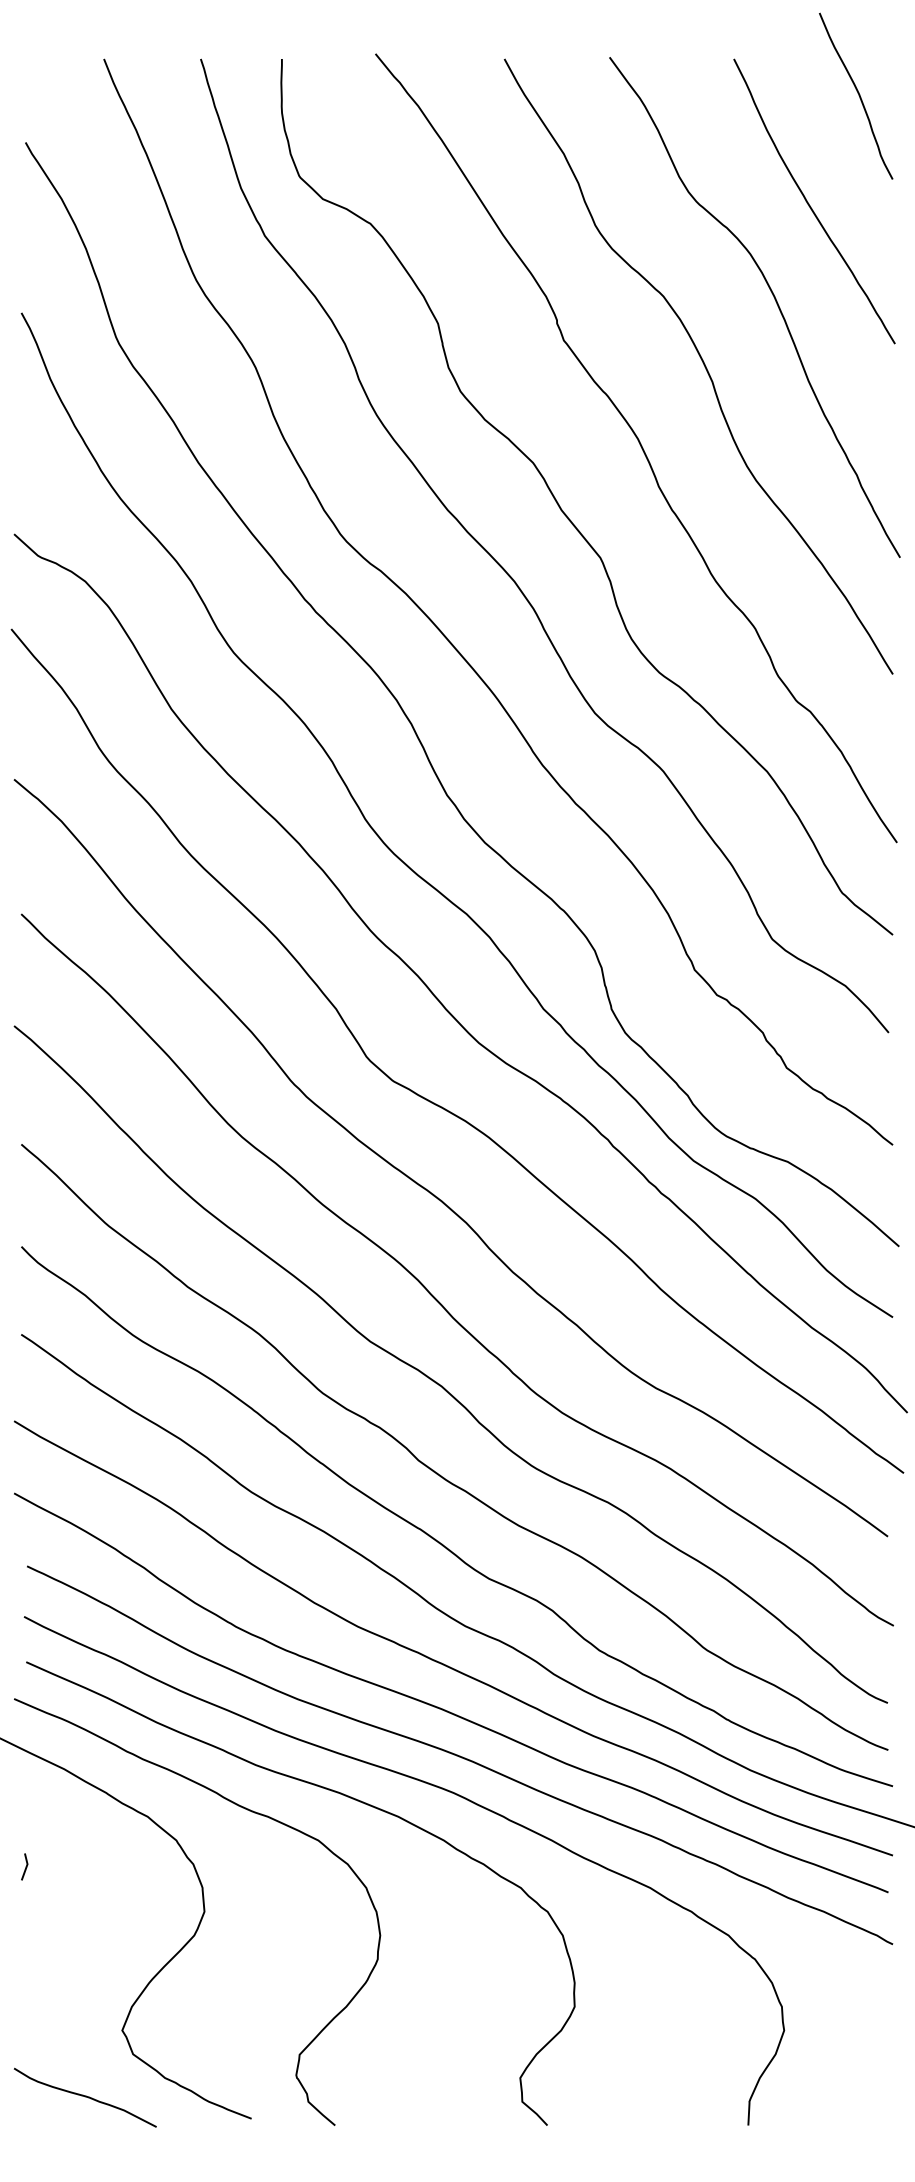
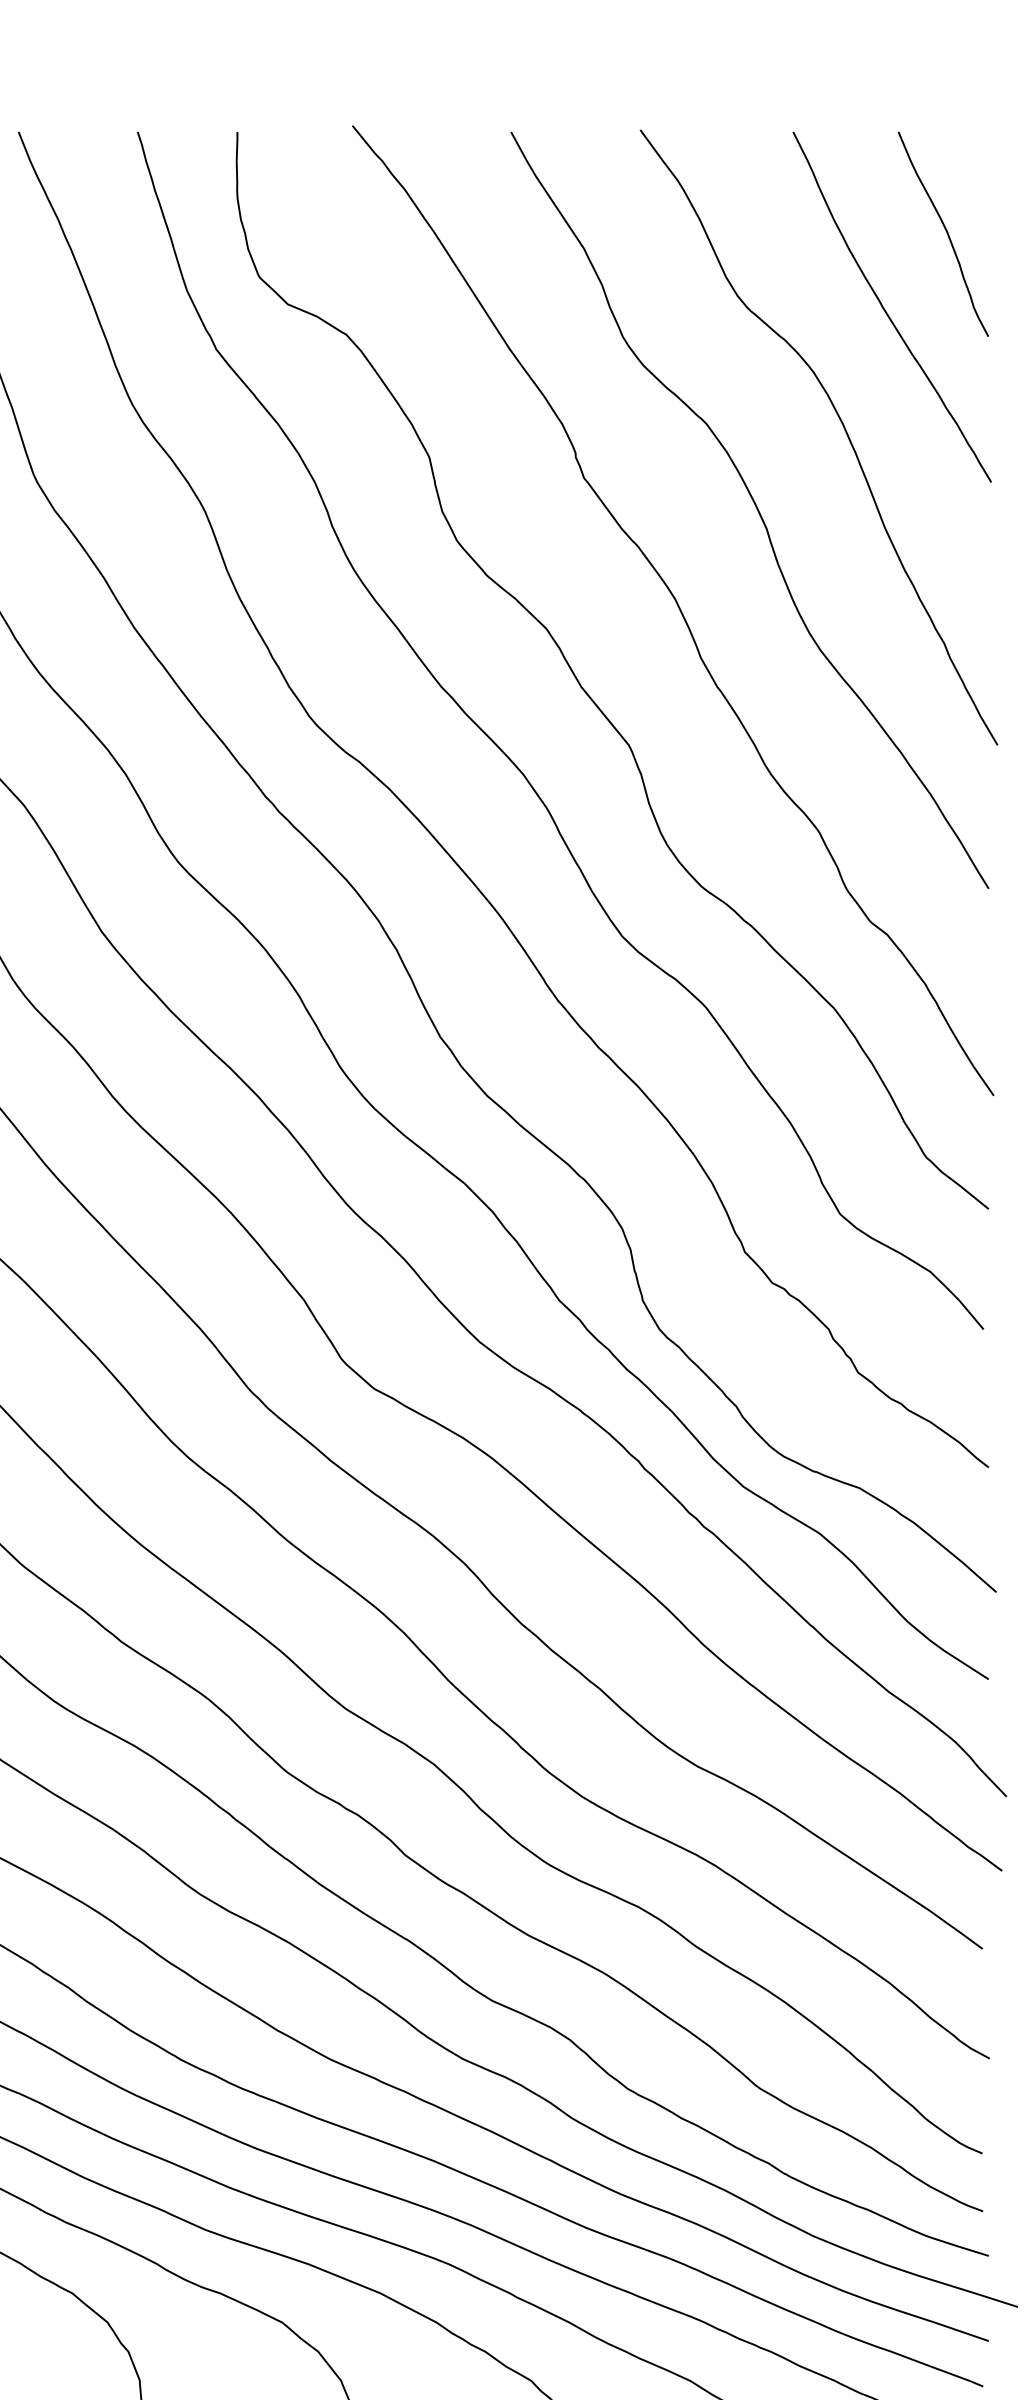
curve: (858, 95) -> (946, 233), moved

